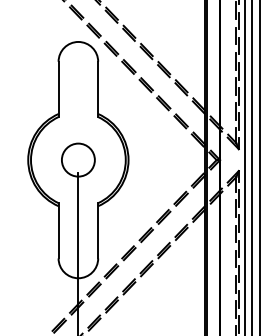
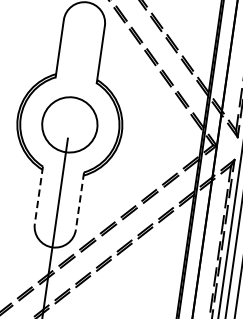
circle: (77, 159) -> (69, 124), size x1.6
line: (58, 230) -> (38, 194), solid -> dashed
line: (98, 230) -> (80, 200), solid -> dashed

